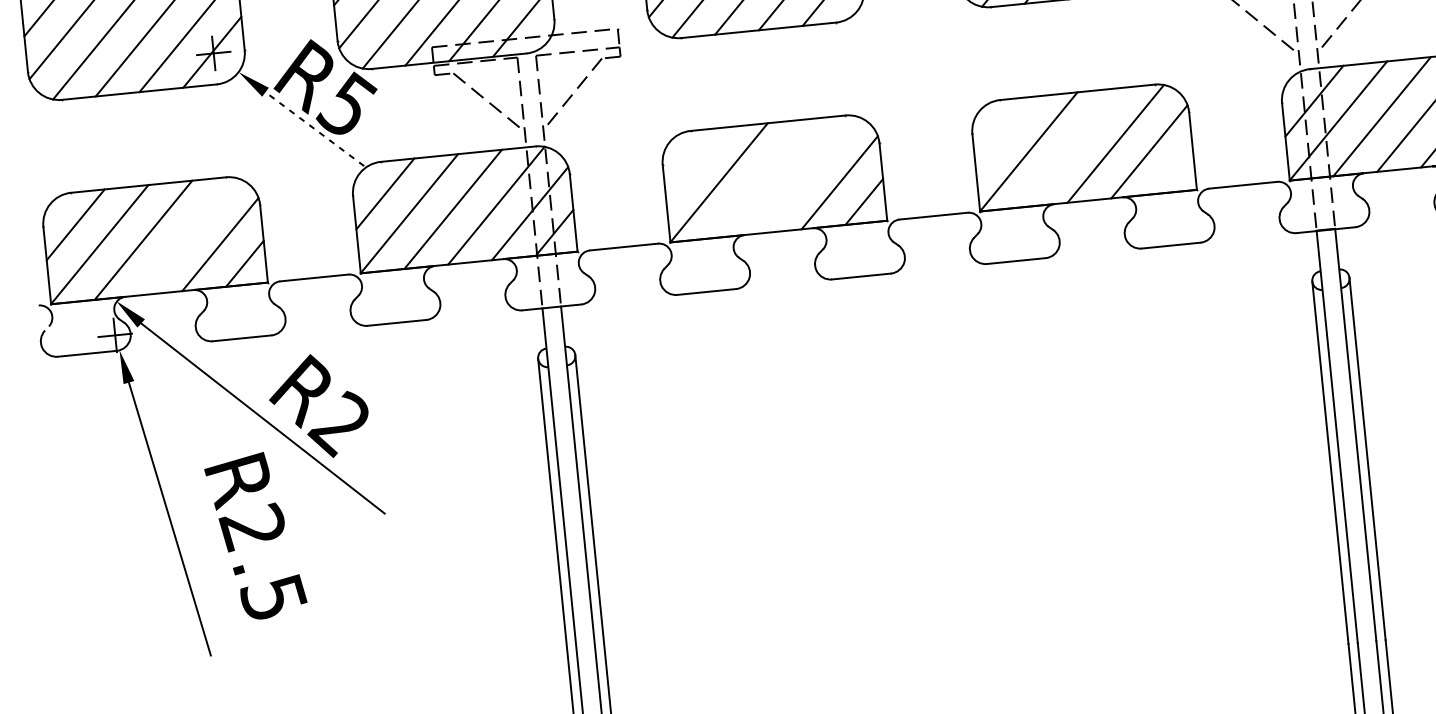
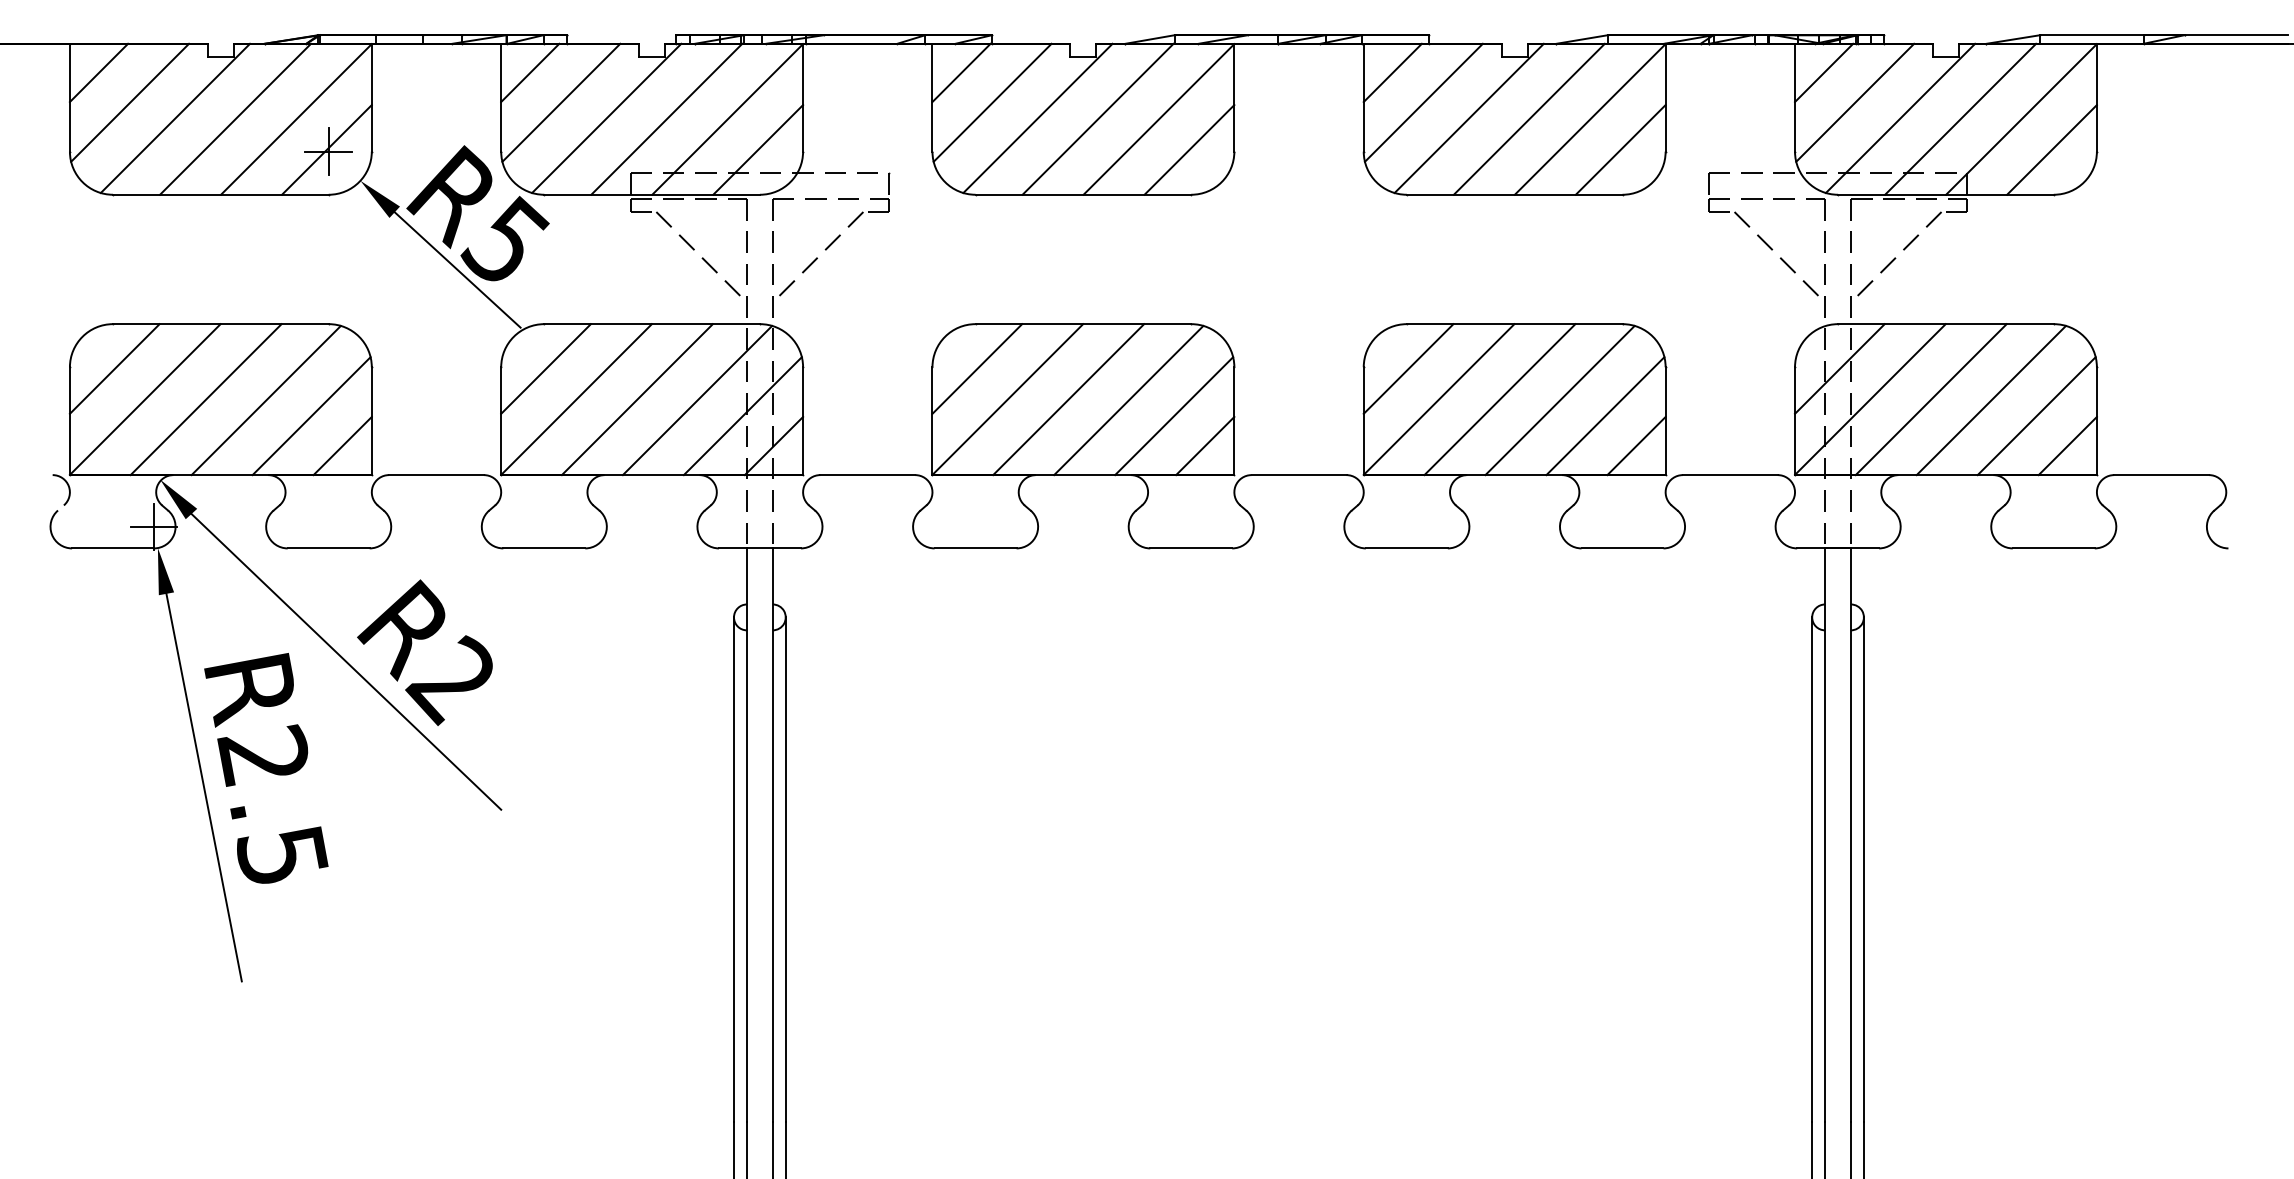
line: (314, 128) -> (457, 269), dashed -> solid
line: (1004, 131) -> (1408, 368), added
line: (1072, 147) -> (1499, 399), added
line: (695, 162) -> (977, 368), added
line: (1173, 170) -> (1636, 445), added
line: (805, 174) -> (1128, 400), added
line: (762, 178) -> (1068, 399), added
line: (186, 236) -> (265, 400), added
text: (256, 536) -> (266, 768), moved

